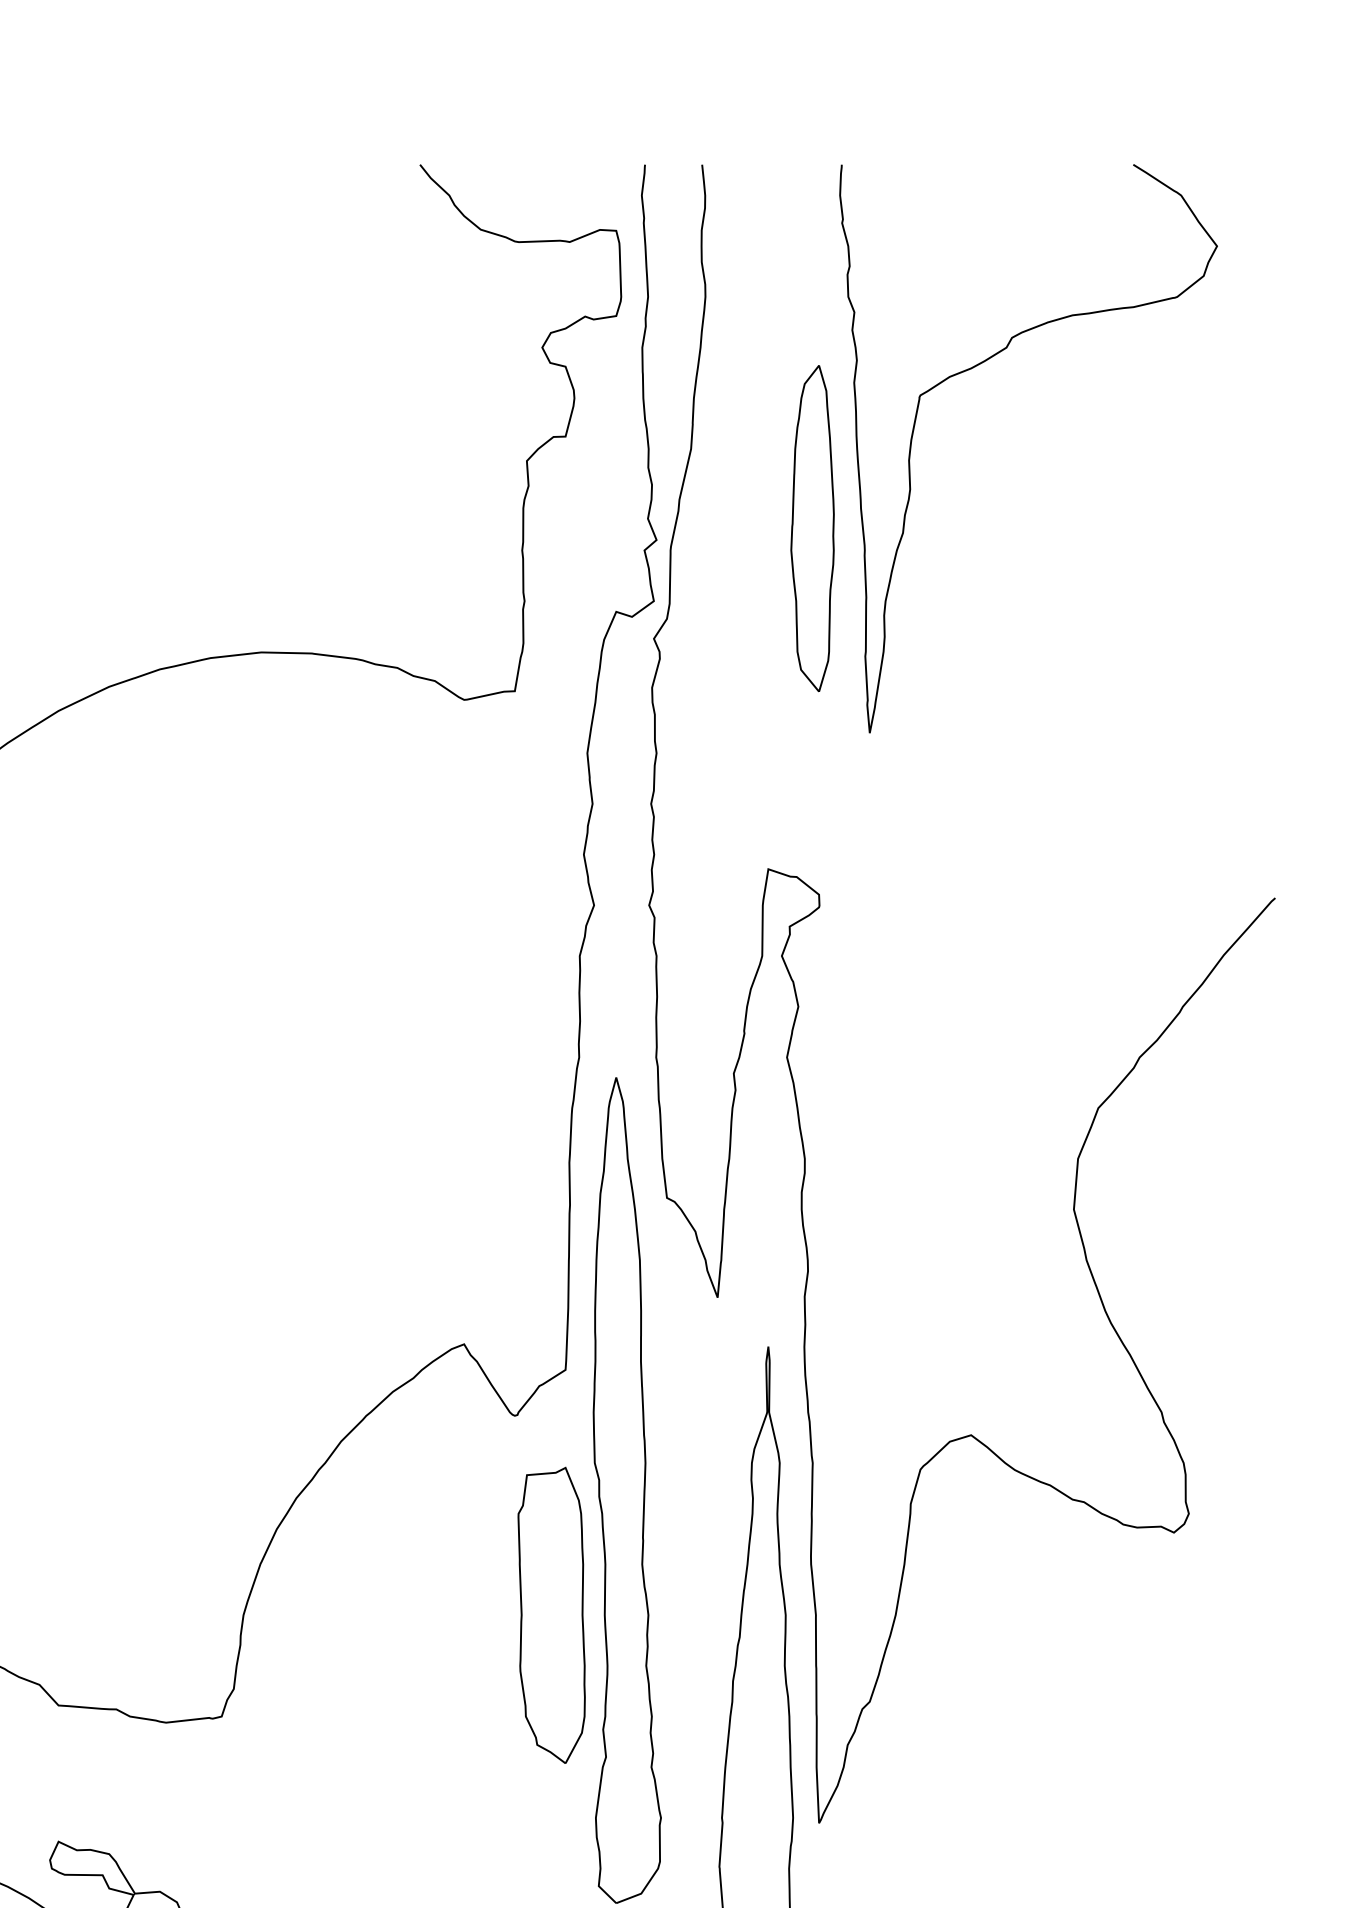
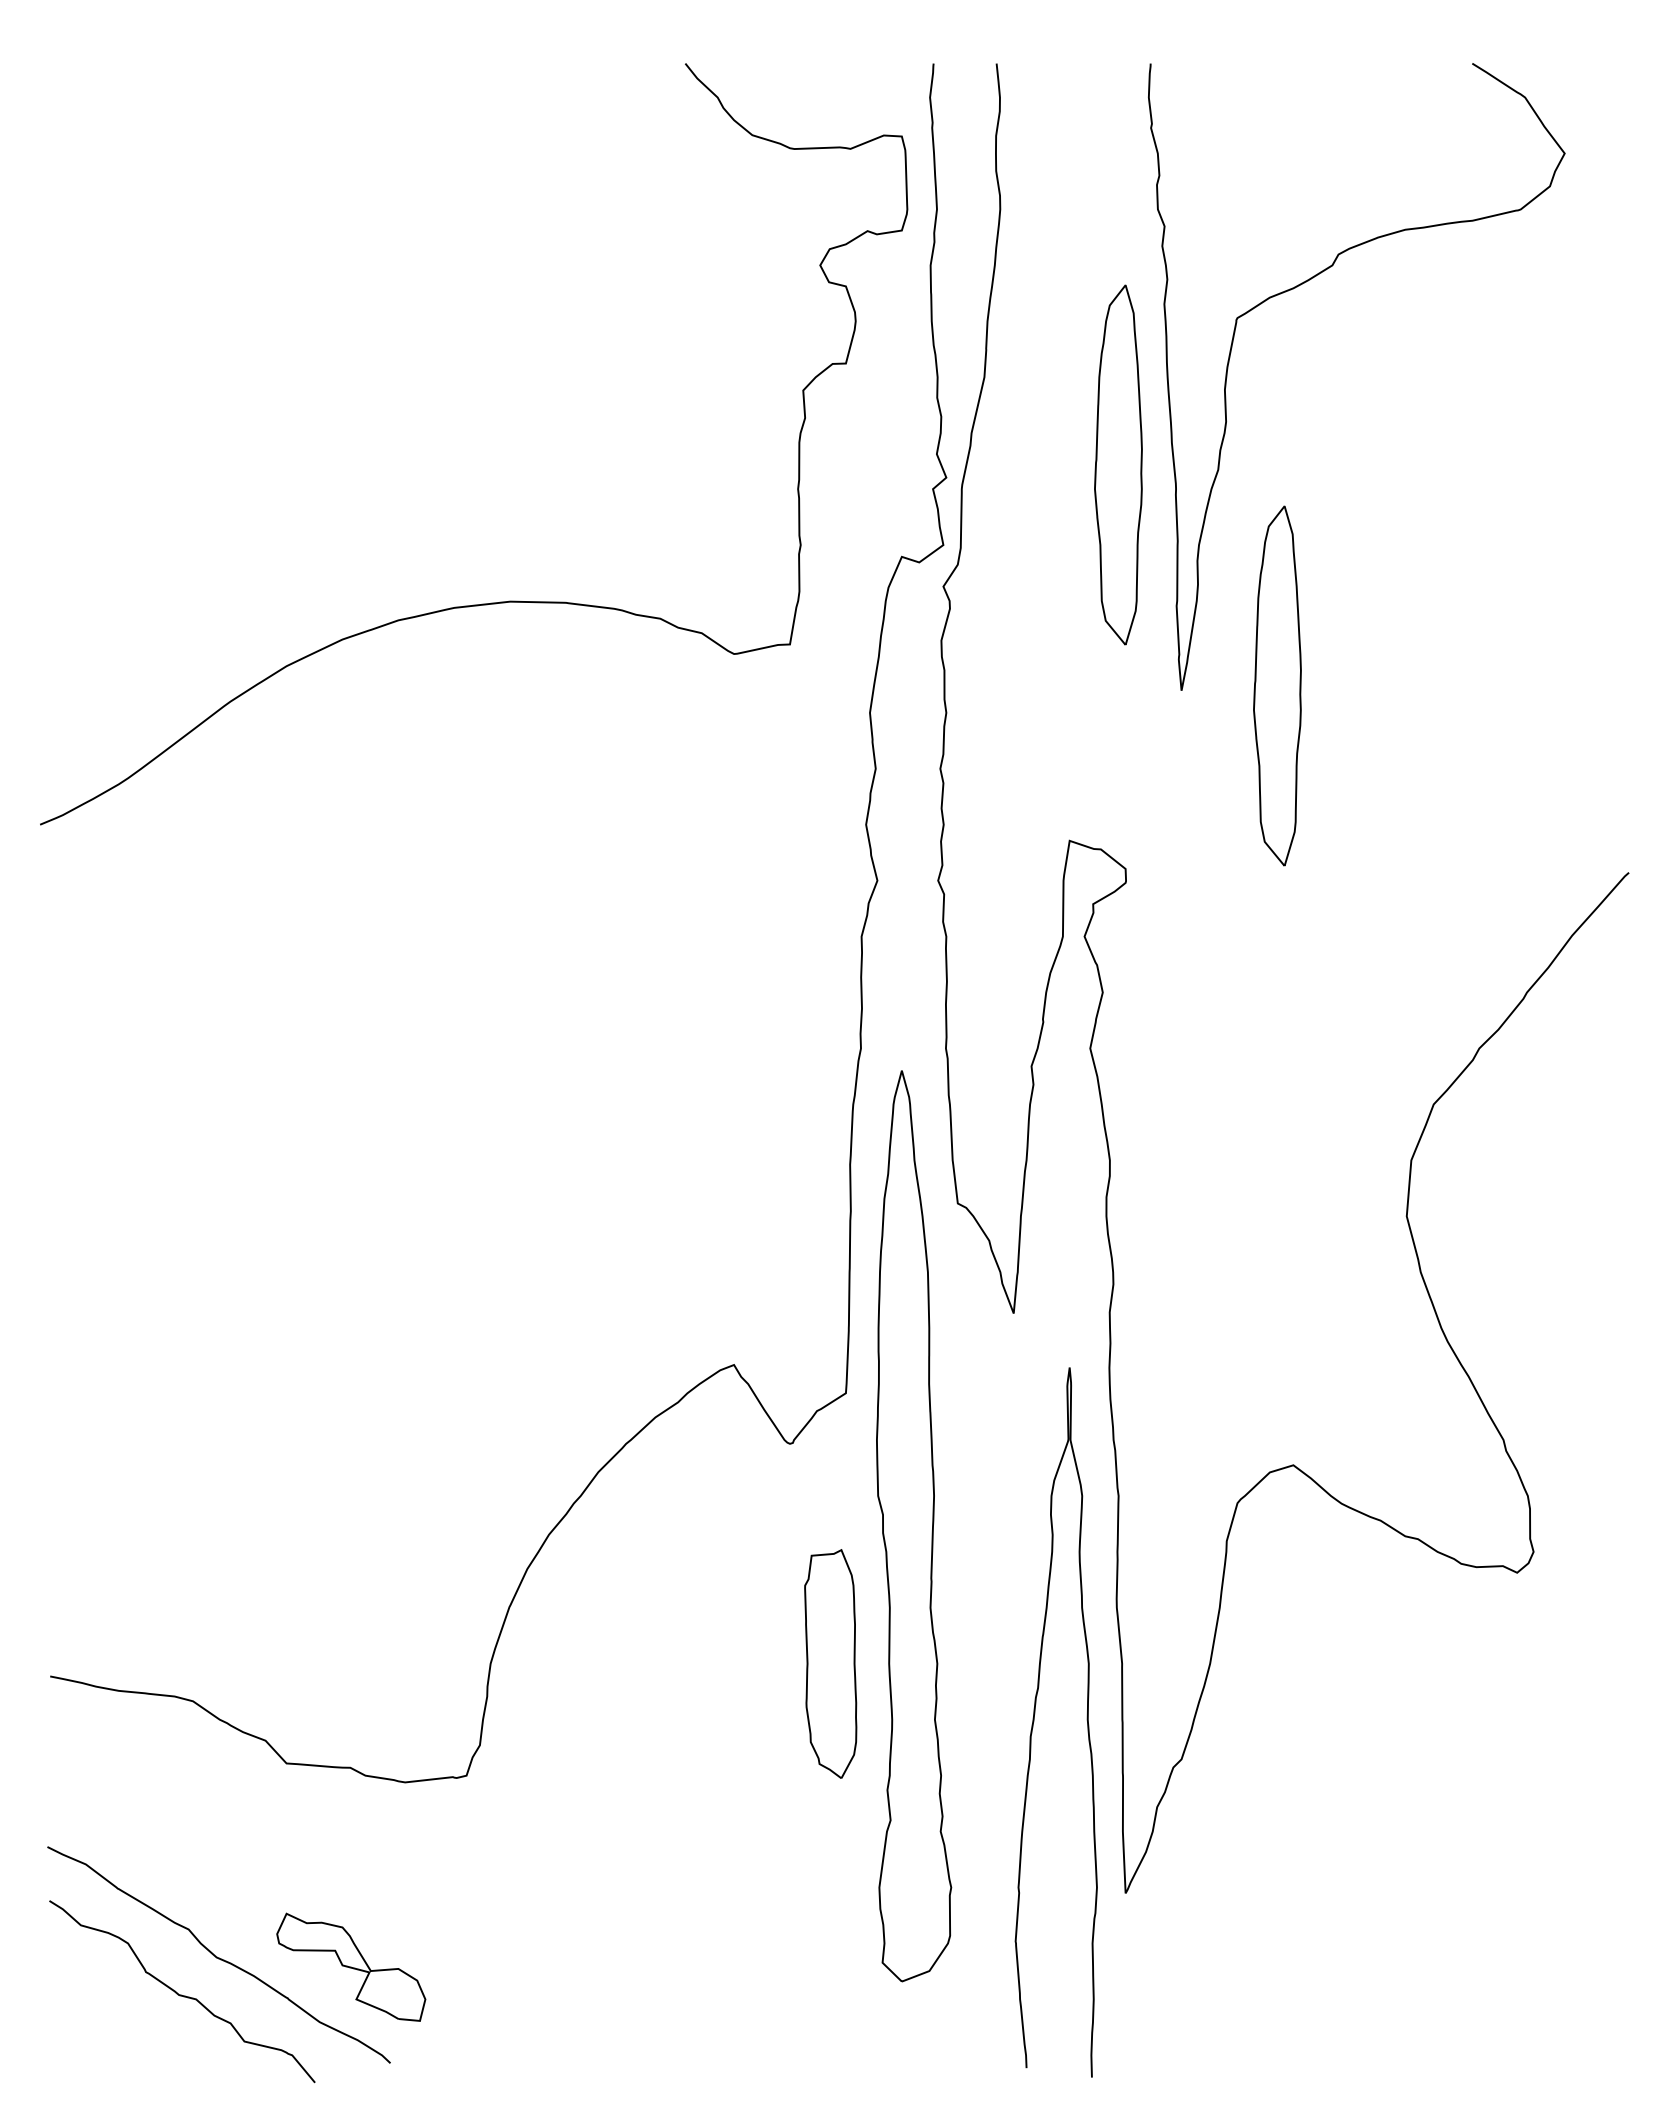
part: (956, 728) -> (1277, 685), added
part: (551, 1614) -> (830, 1663), size x0.7

